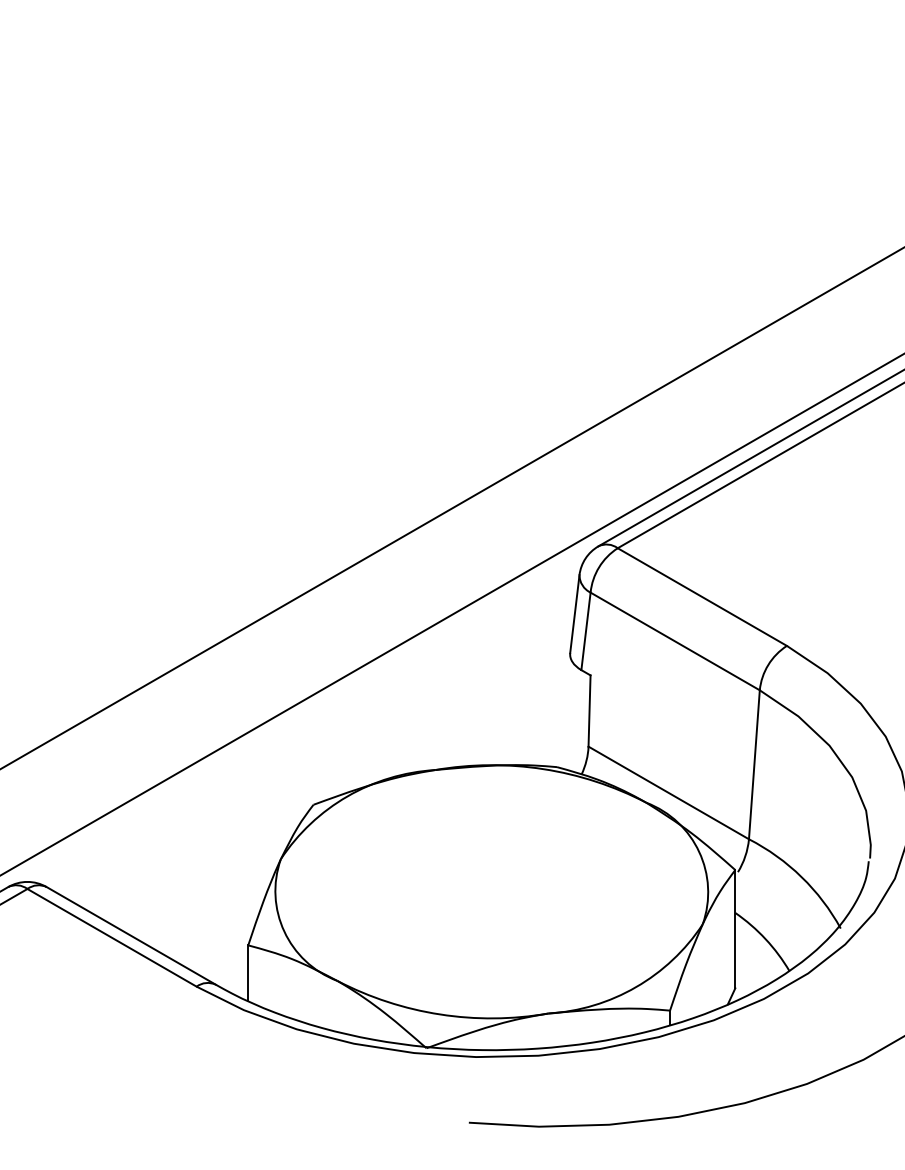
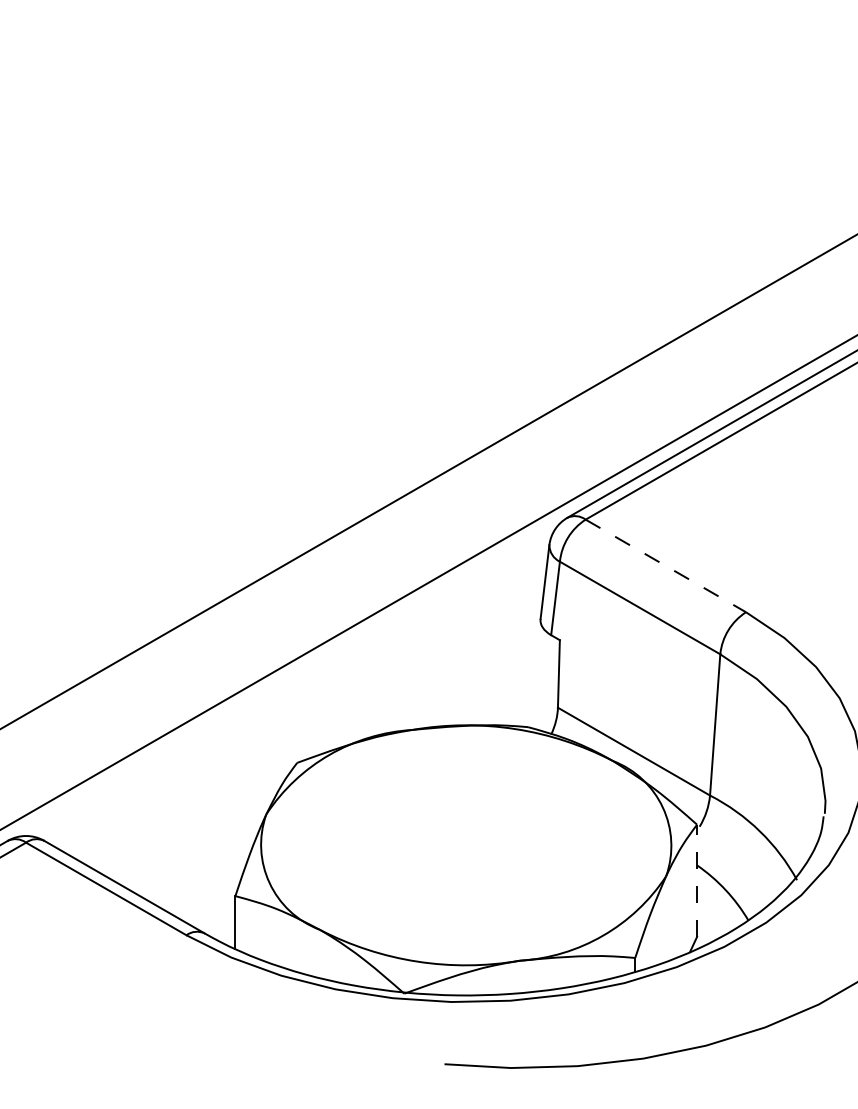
line: (701, 596) -> (665, 565), solid -> dashed
line: (735, 928) -> (697, 880), solid -> dashed

